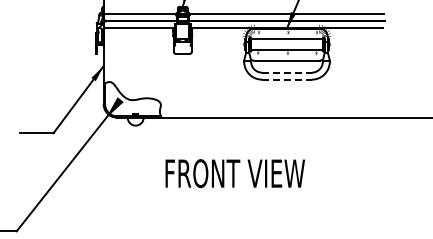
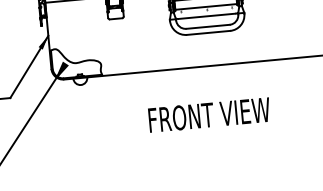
line: (287, 72) -> (208, 26), dashed -> solid
line: (287, 79) -> (209, 32), dashed -> solid
text: (234, 173) -> (208, 115), moved

